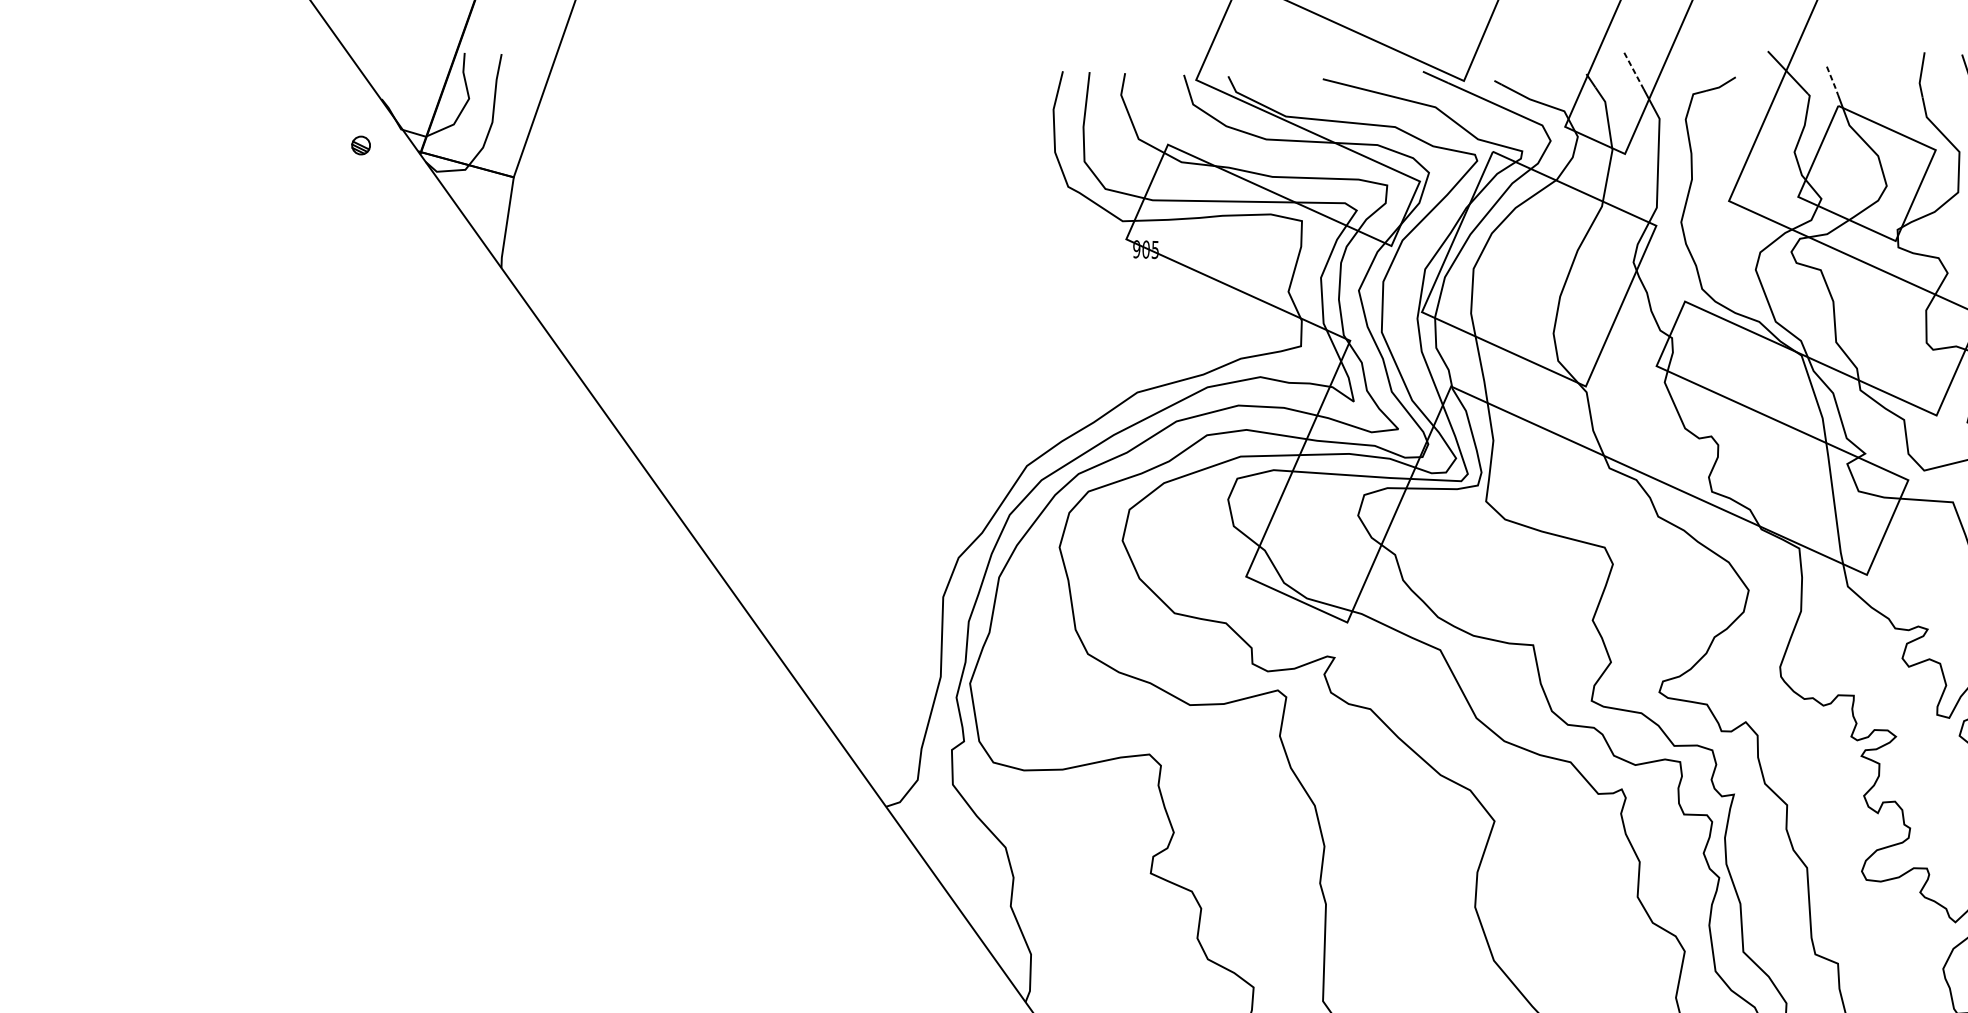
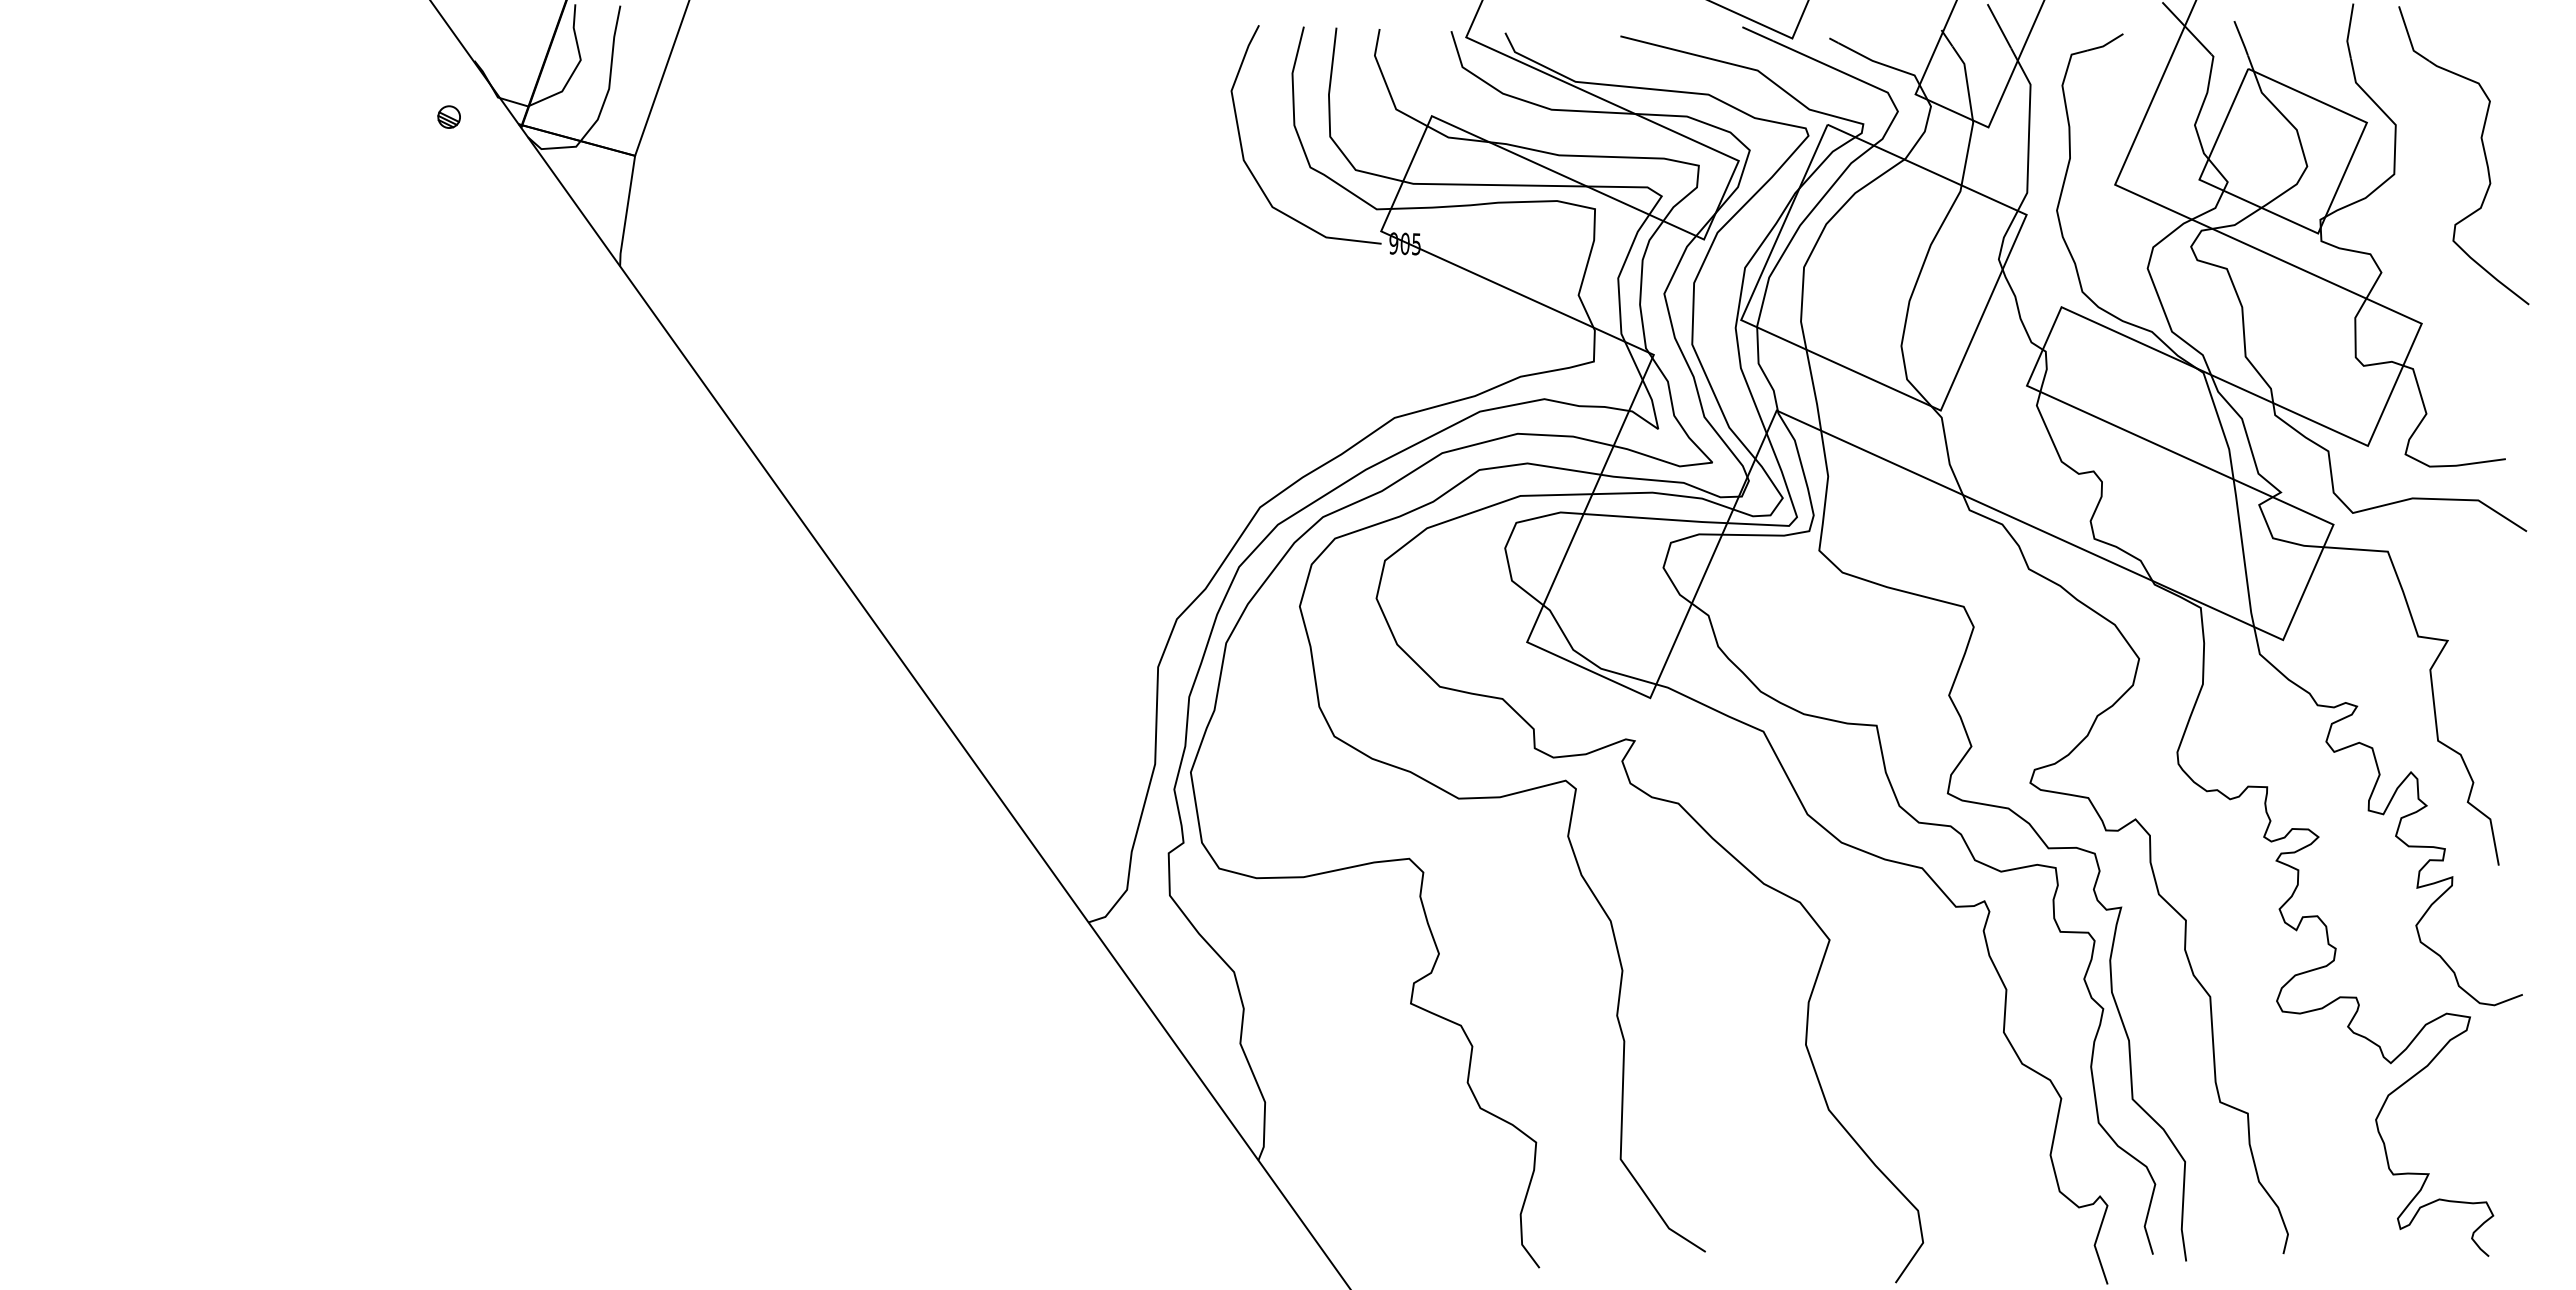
line: (1634, 71) -> (1999, 26), dashed -> solid
line: (1832, 81) -> (2241, 39), dashed -> solid
curve: (1012, 168) -> (1242, 145), added

